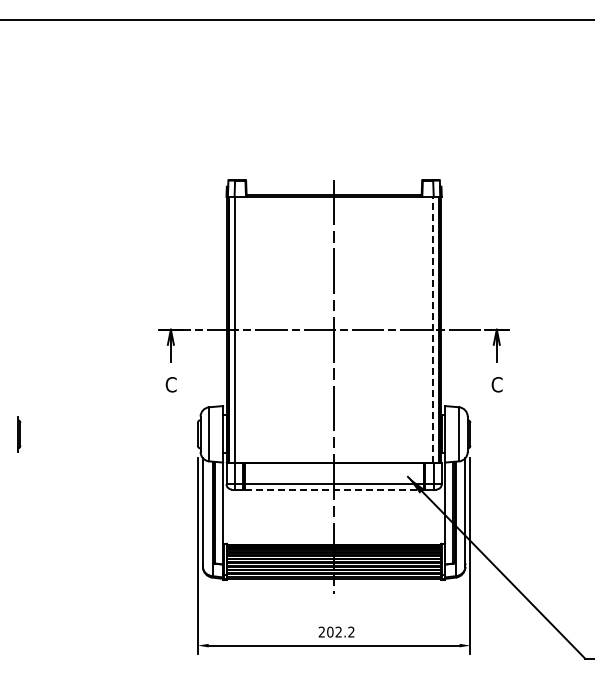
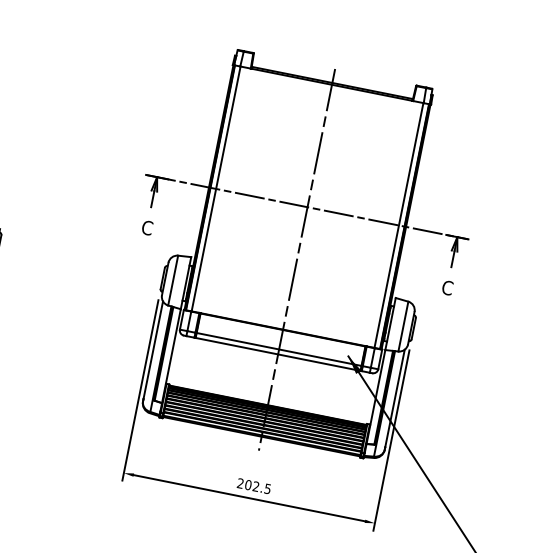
line: (433, 329) -> (399, 225), dashed -> solid
line: (334, 489) -> (278, 354), dashed -> solid
text: (351, 631) -> (267, 488), 202.2 -> 202.5

